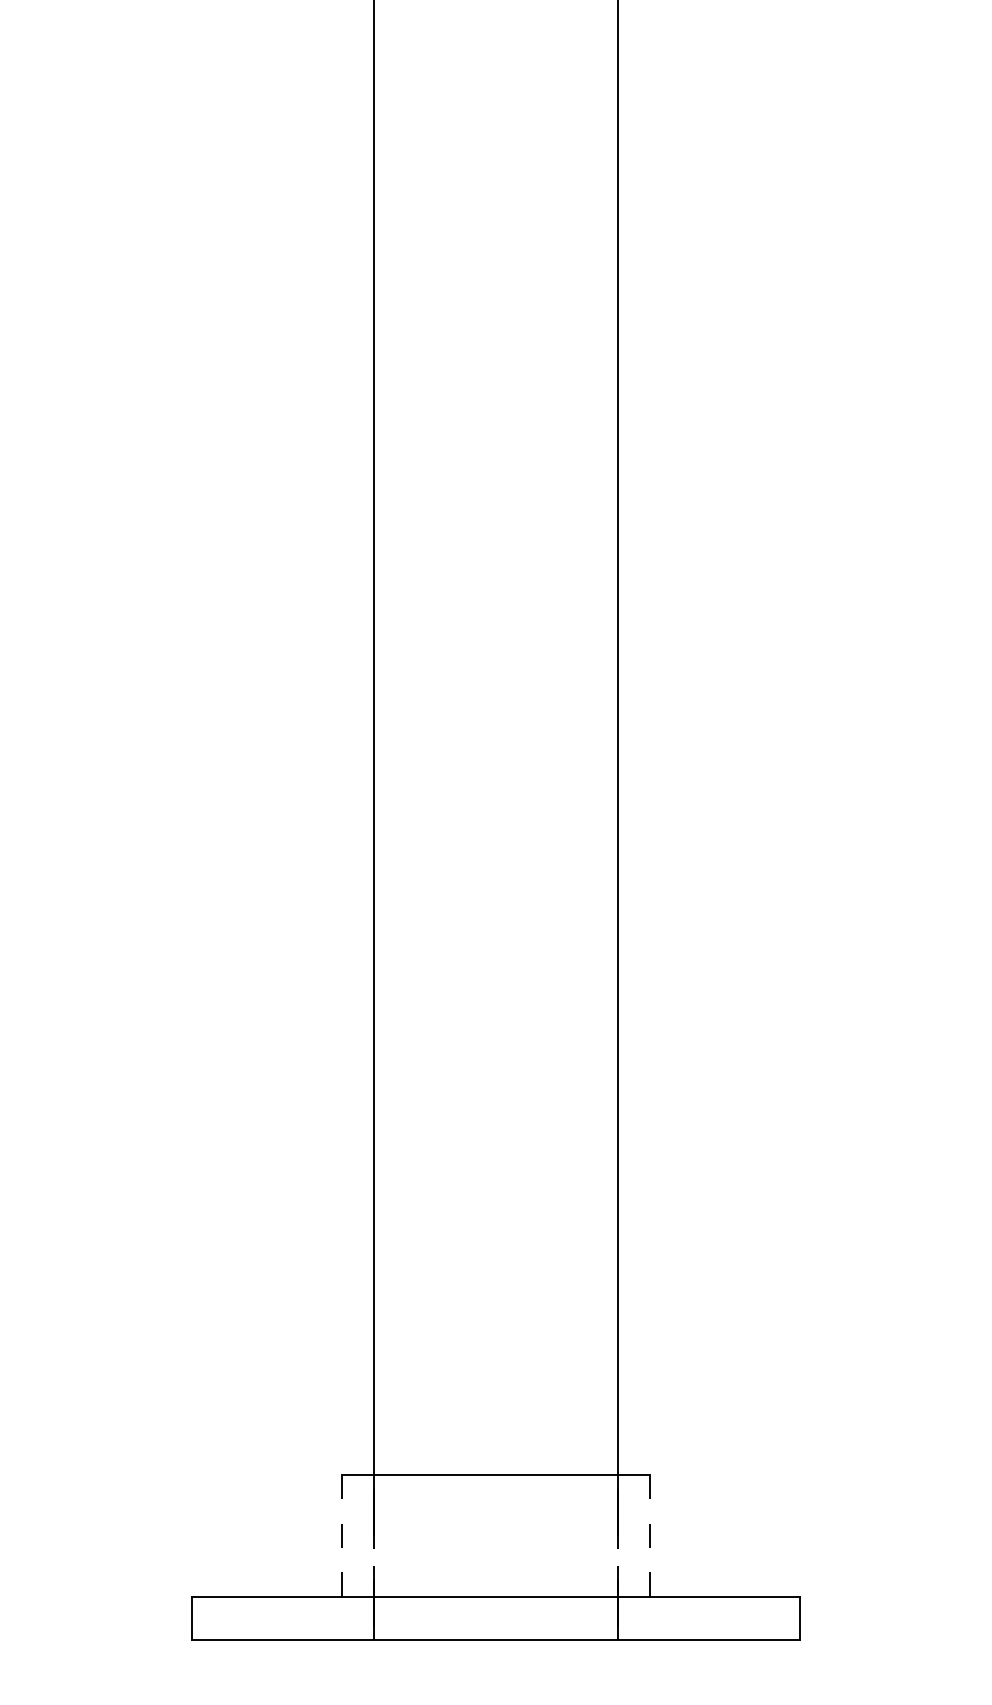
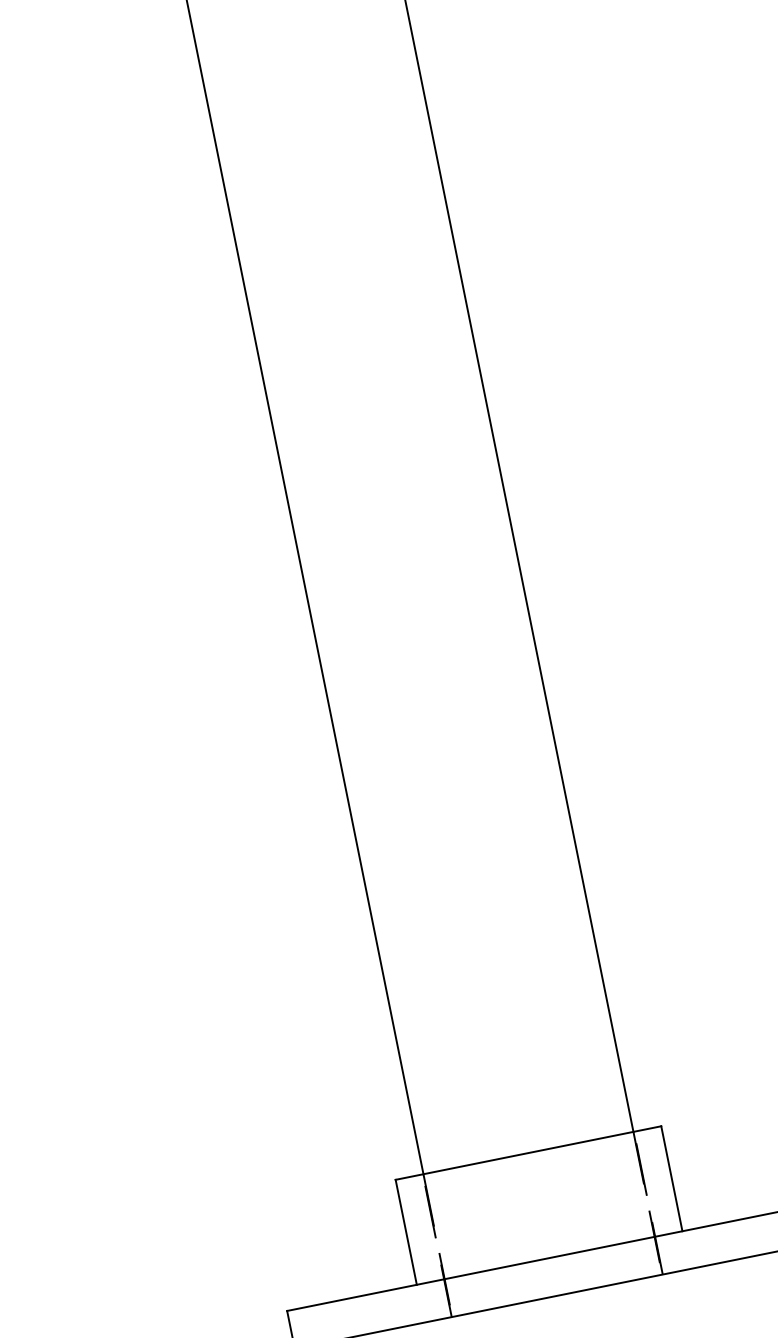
line: (342, 1535) -> (406, 1231), dashed -> solid
line: (649, 1535) -> (671, 1178), dashed -> solid

